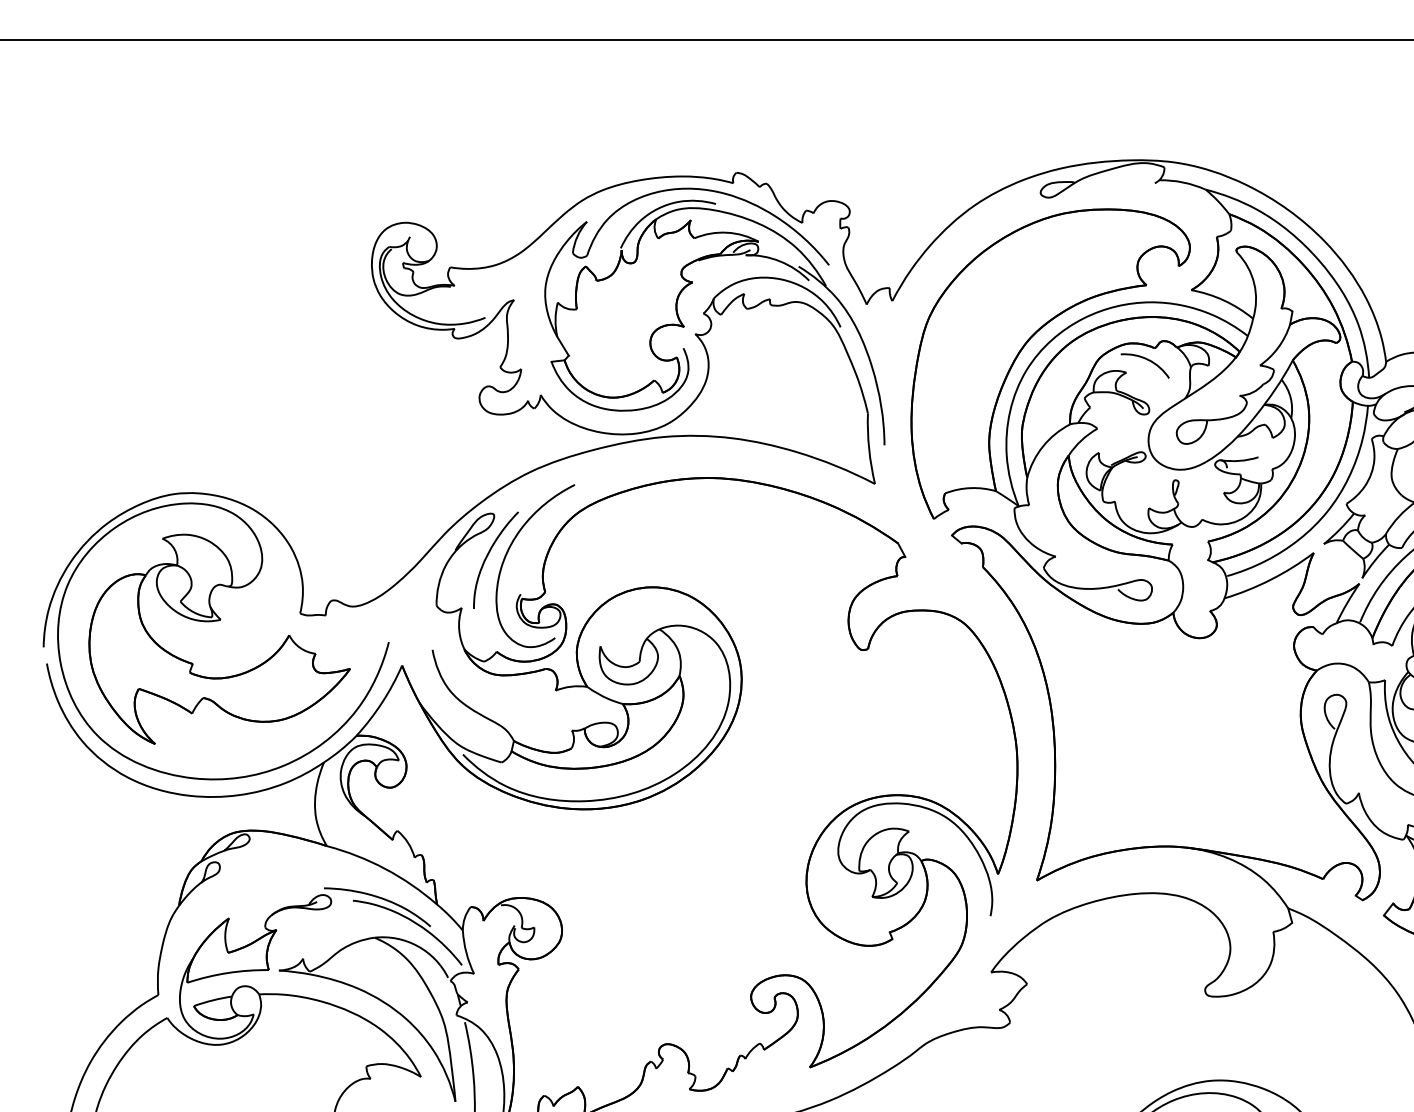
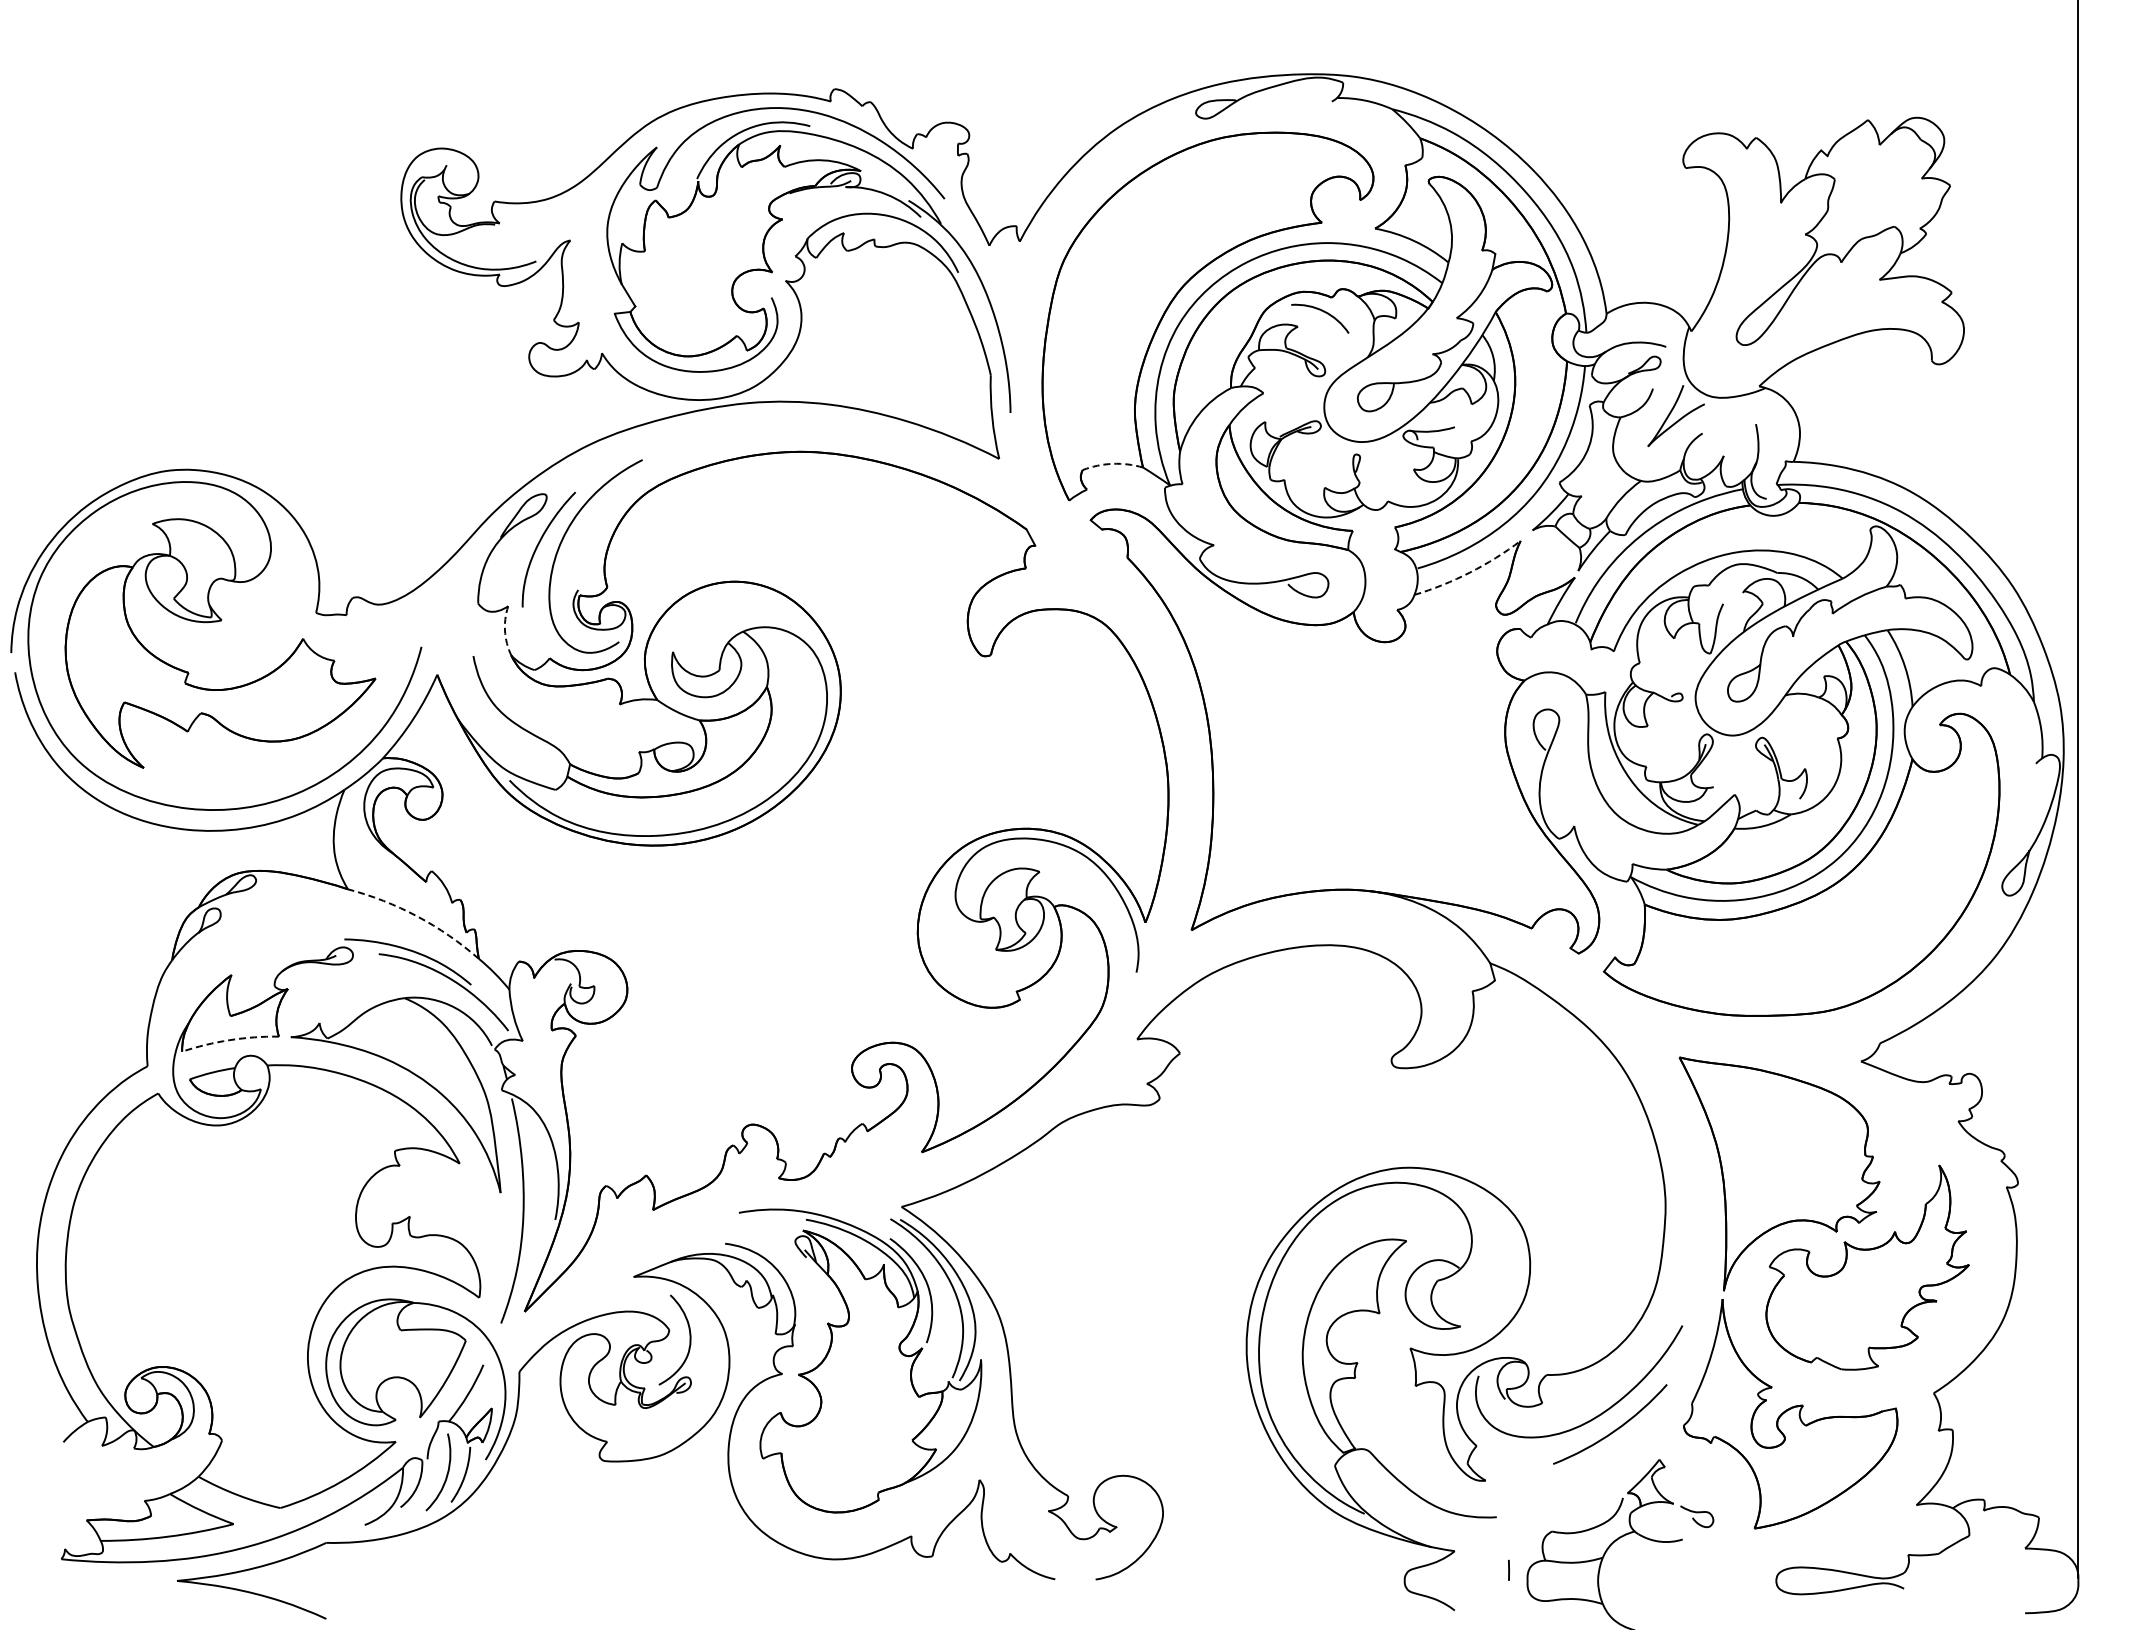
arc: (970, 487) -> (1112, 463), solid -> dashed
arc: (1270, 579) -> (1469, 572), solid -> dashed
arc: (459, 630) -> (505, 633), solid -> dashed
arc: (385, 869) -> (417, 916), solid -> dashed
arc: (227, 973) -> (229, 1040), solid -> dashed

